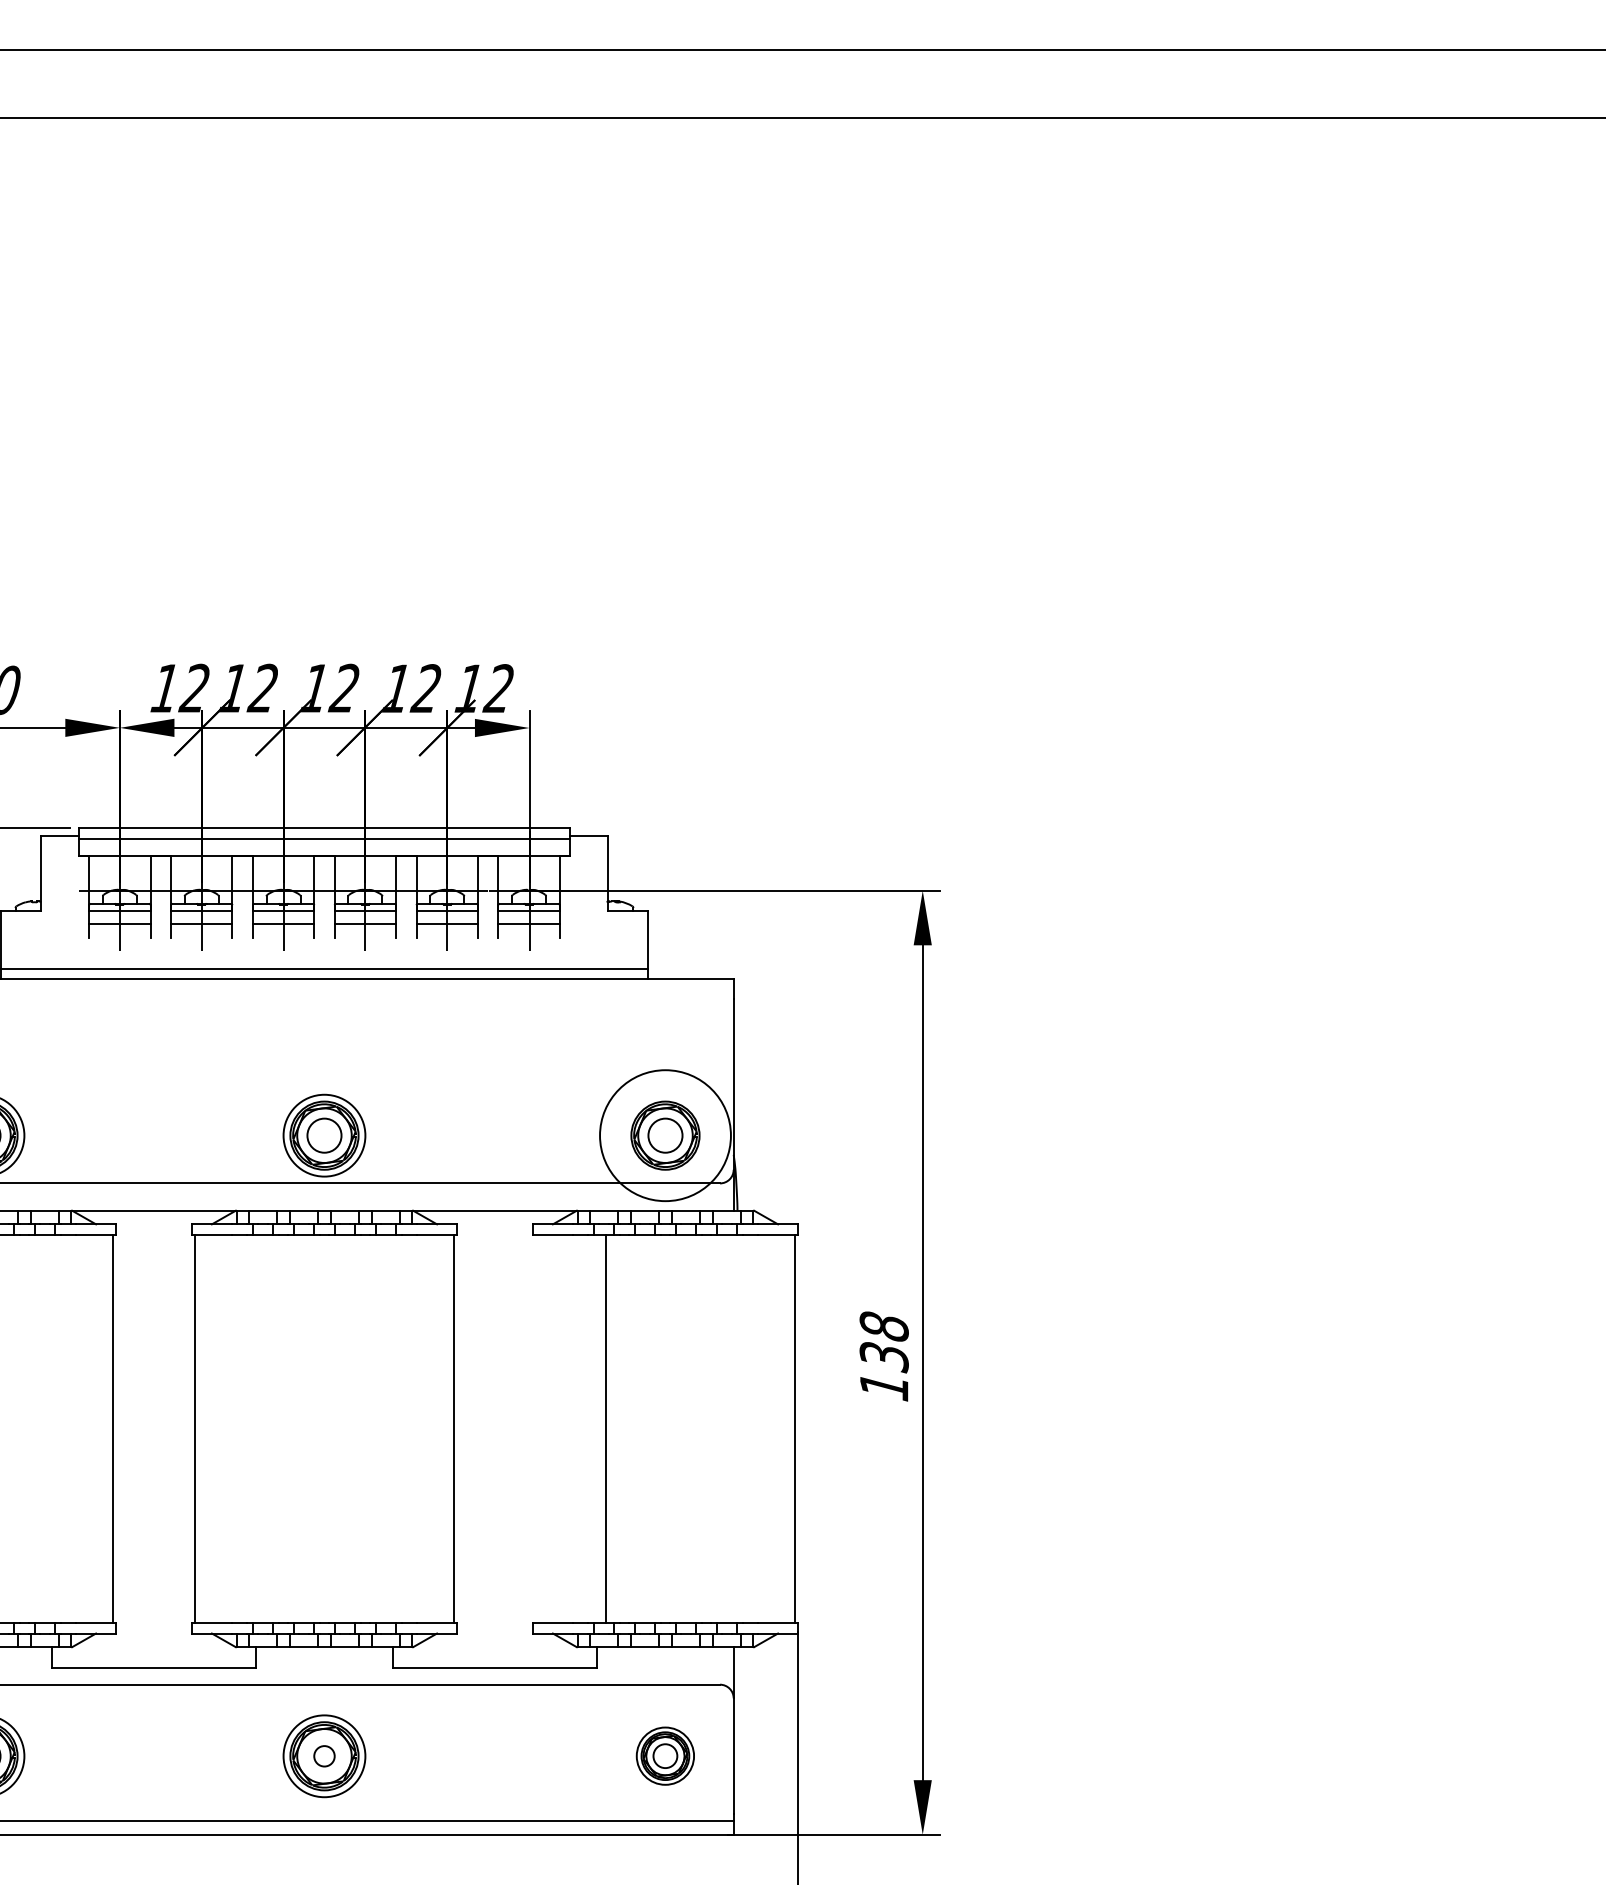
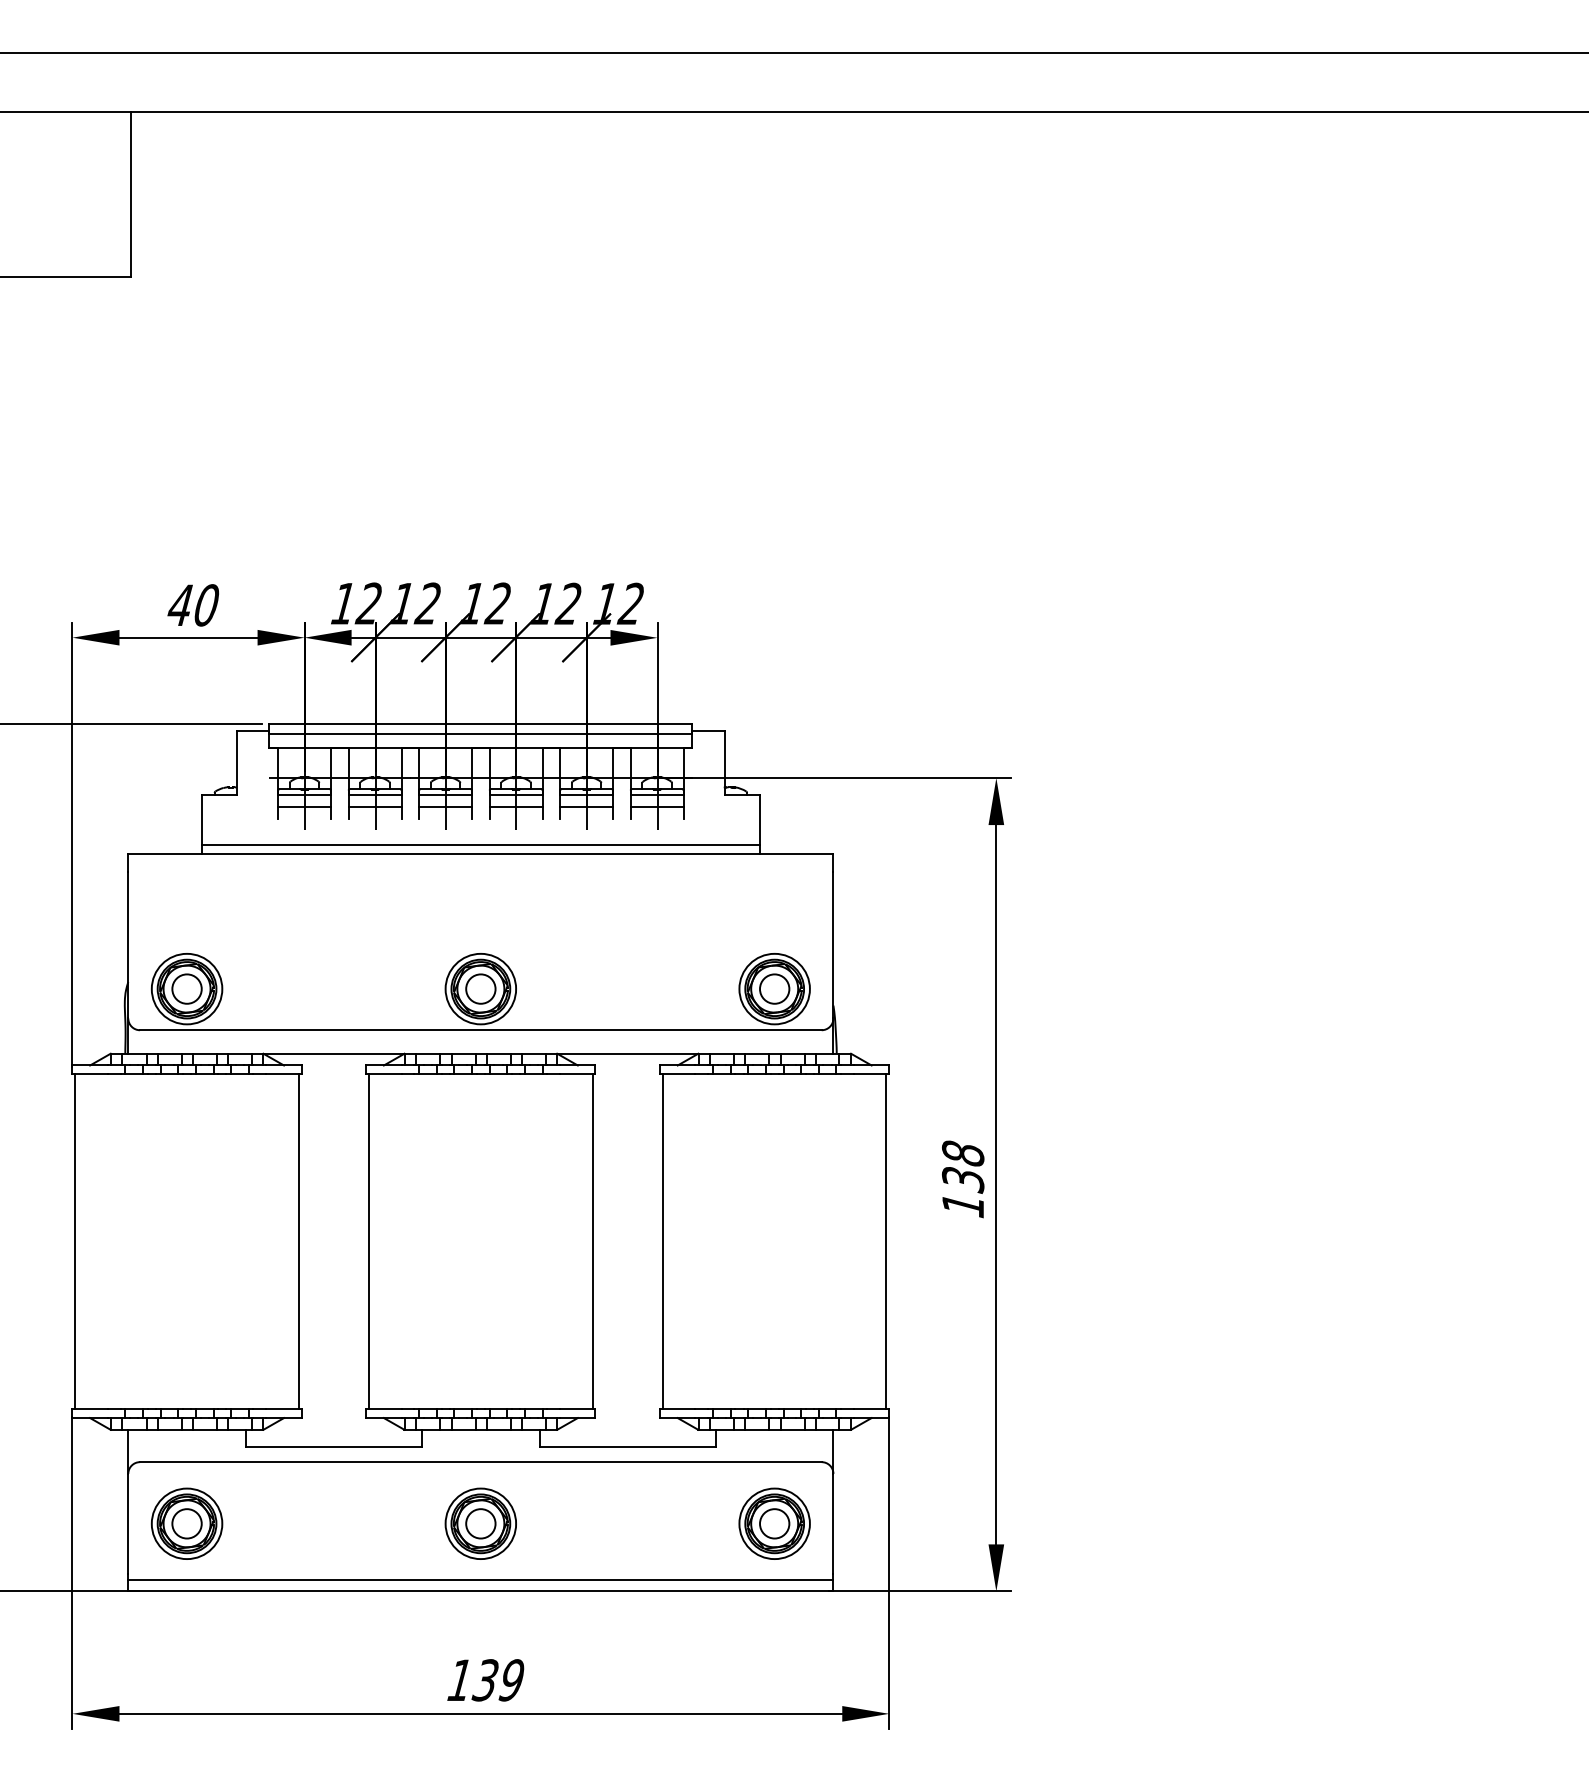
circle: (665, 1134) -> (774, 988), size x0.62
line: (606, 1428) -> (663, 1241), moved
circle: (324, 1755) -> (480, 1523), size x1.67
part: (665, 1755) -> (774, 1523), size x1.43

